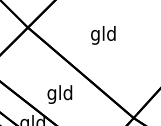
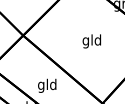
text: (102, 35) -> (91, 41), moved

